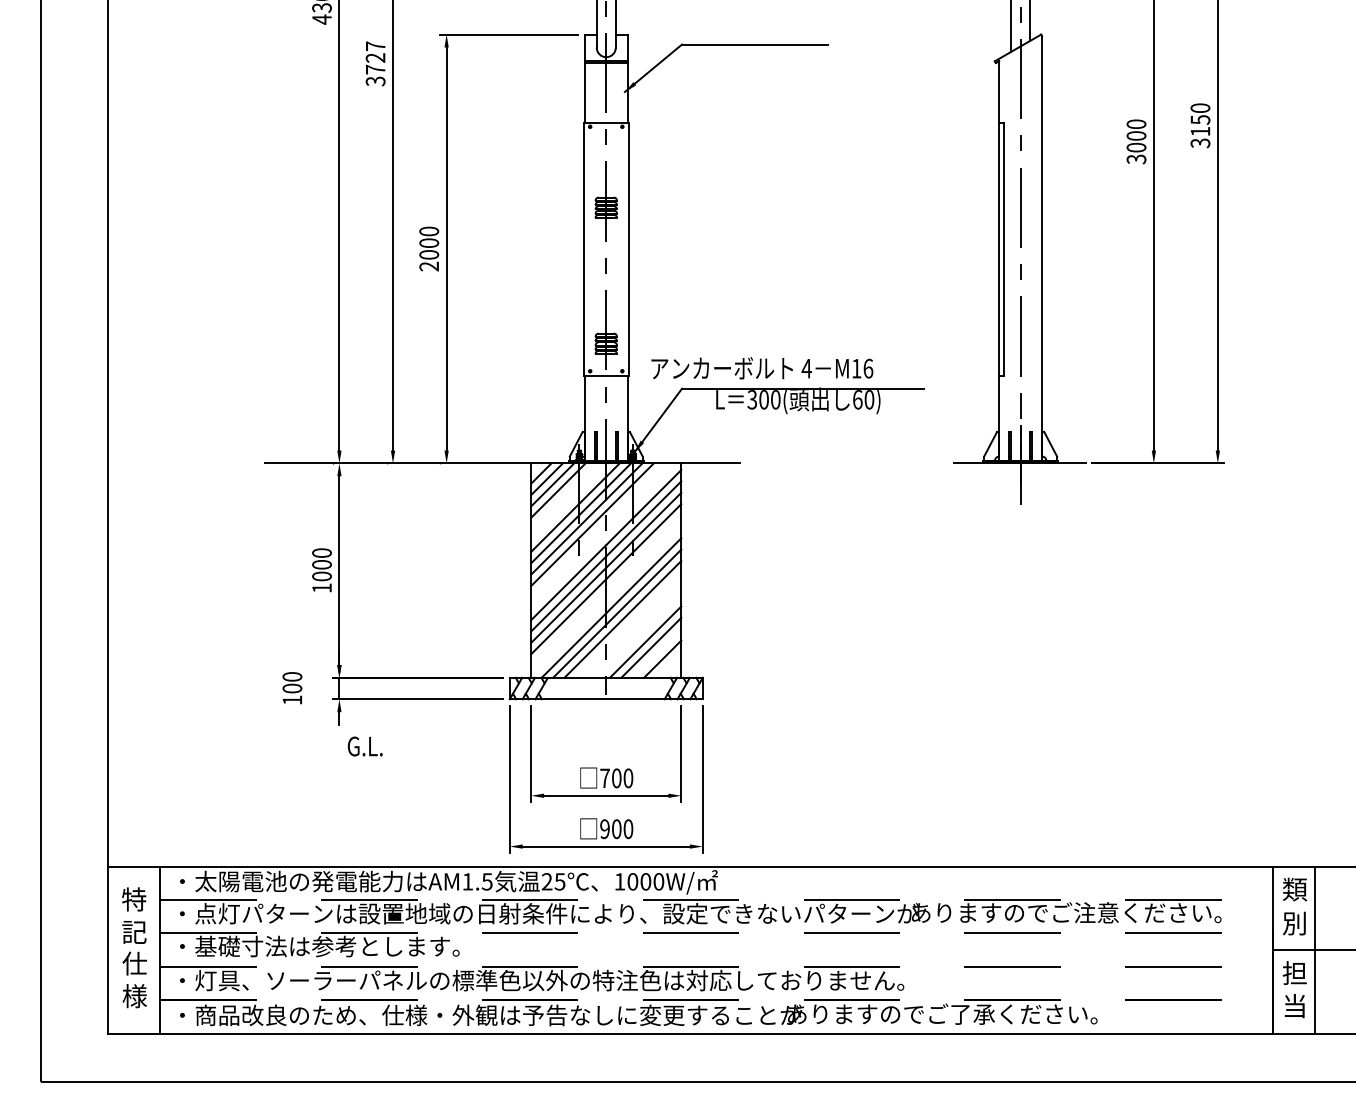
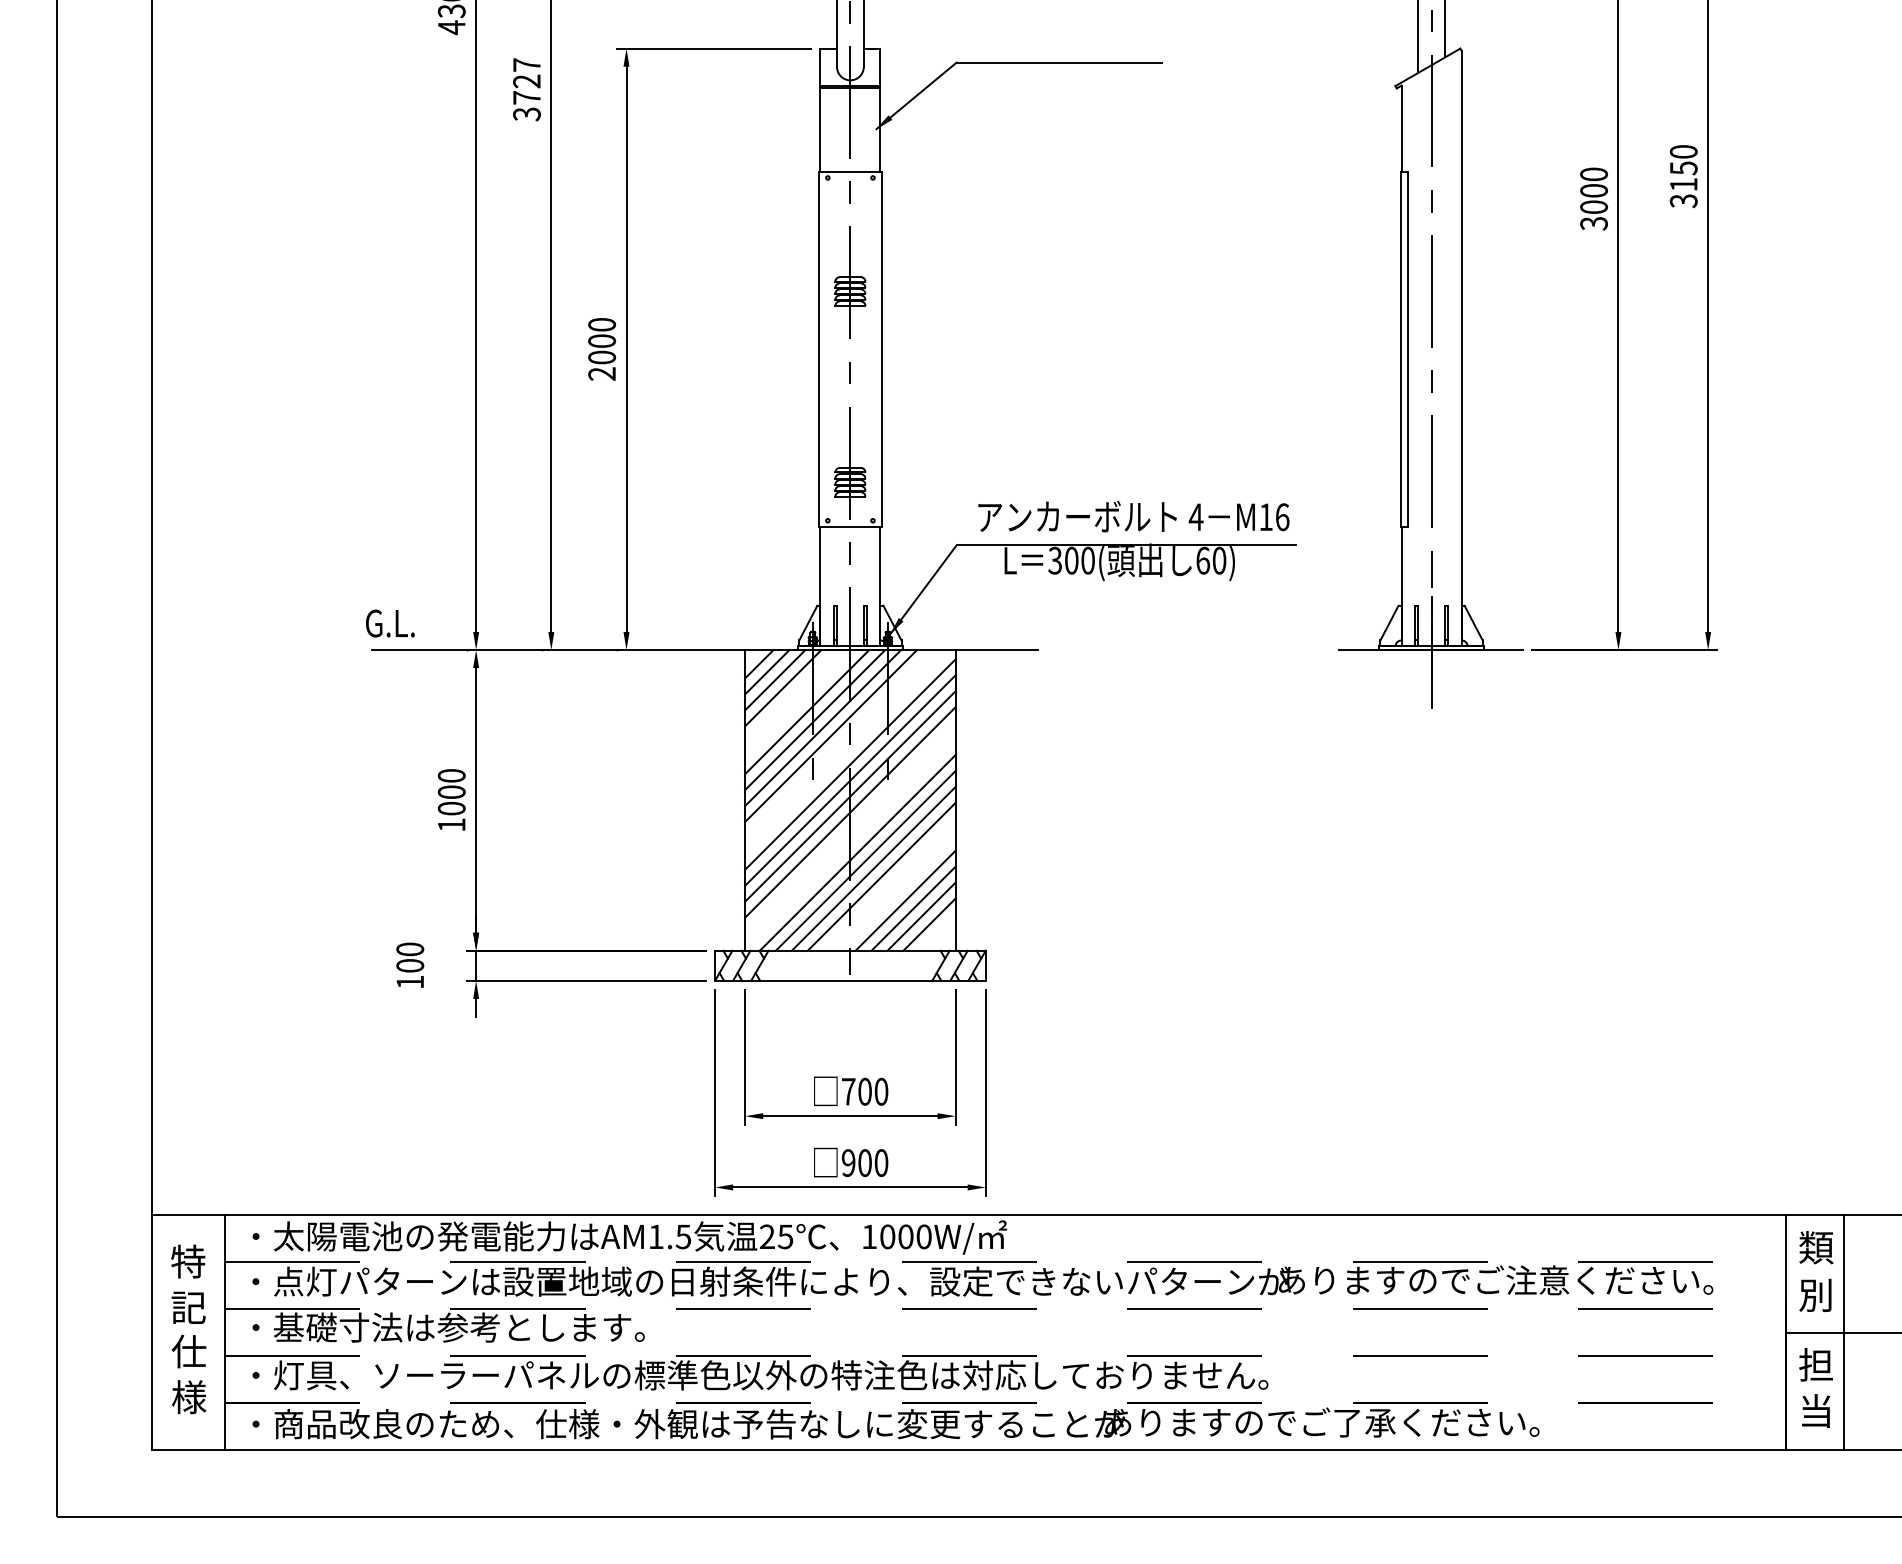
text: (762, 368) -> (1134, 516), moved
line: (628, 624) -> (881, 875), added
line: (656, 653) -> (920, 916), added
text: (364, 746) -> (389, 623), moved

